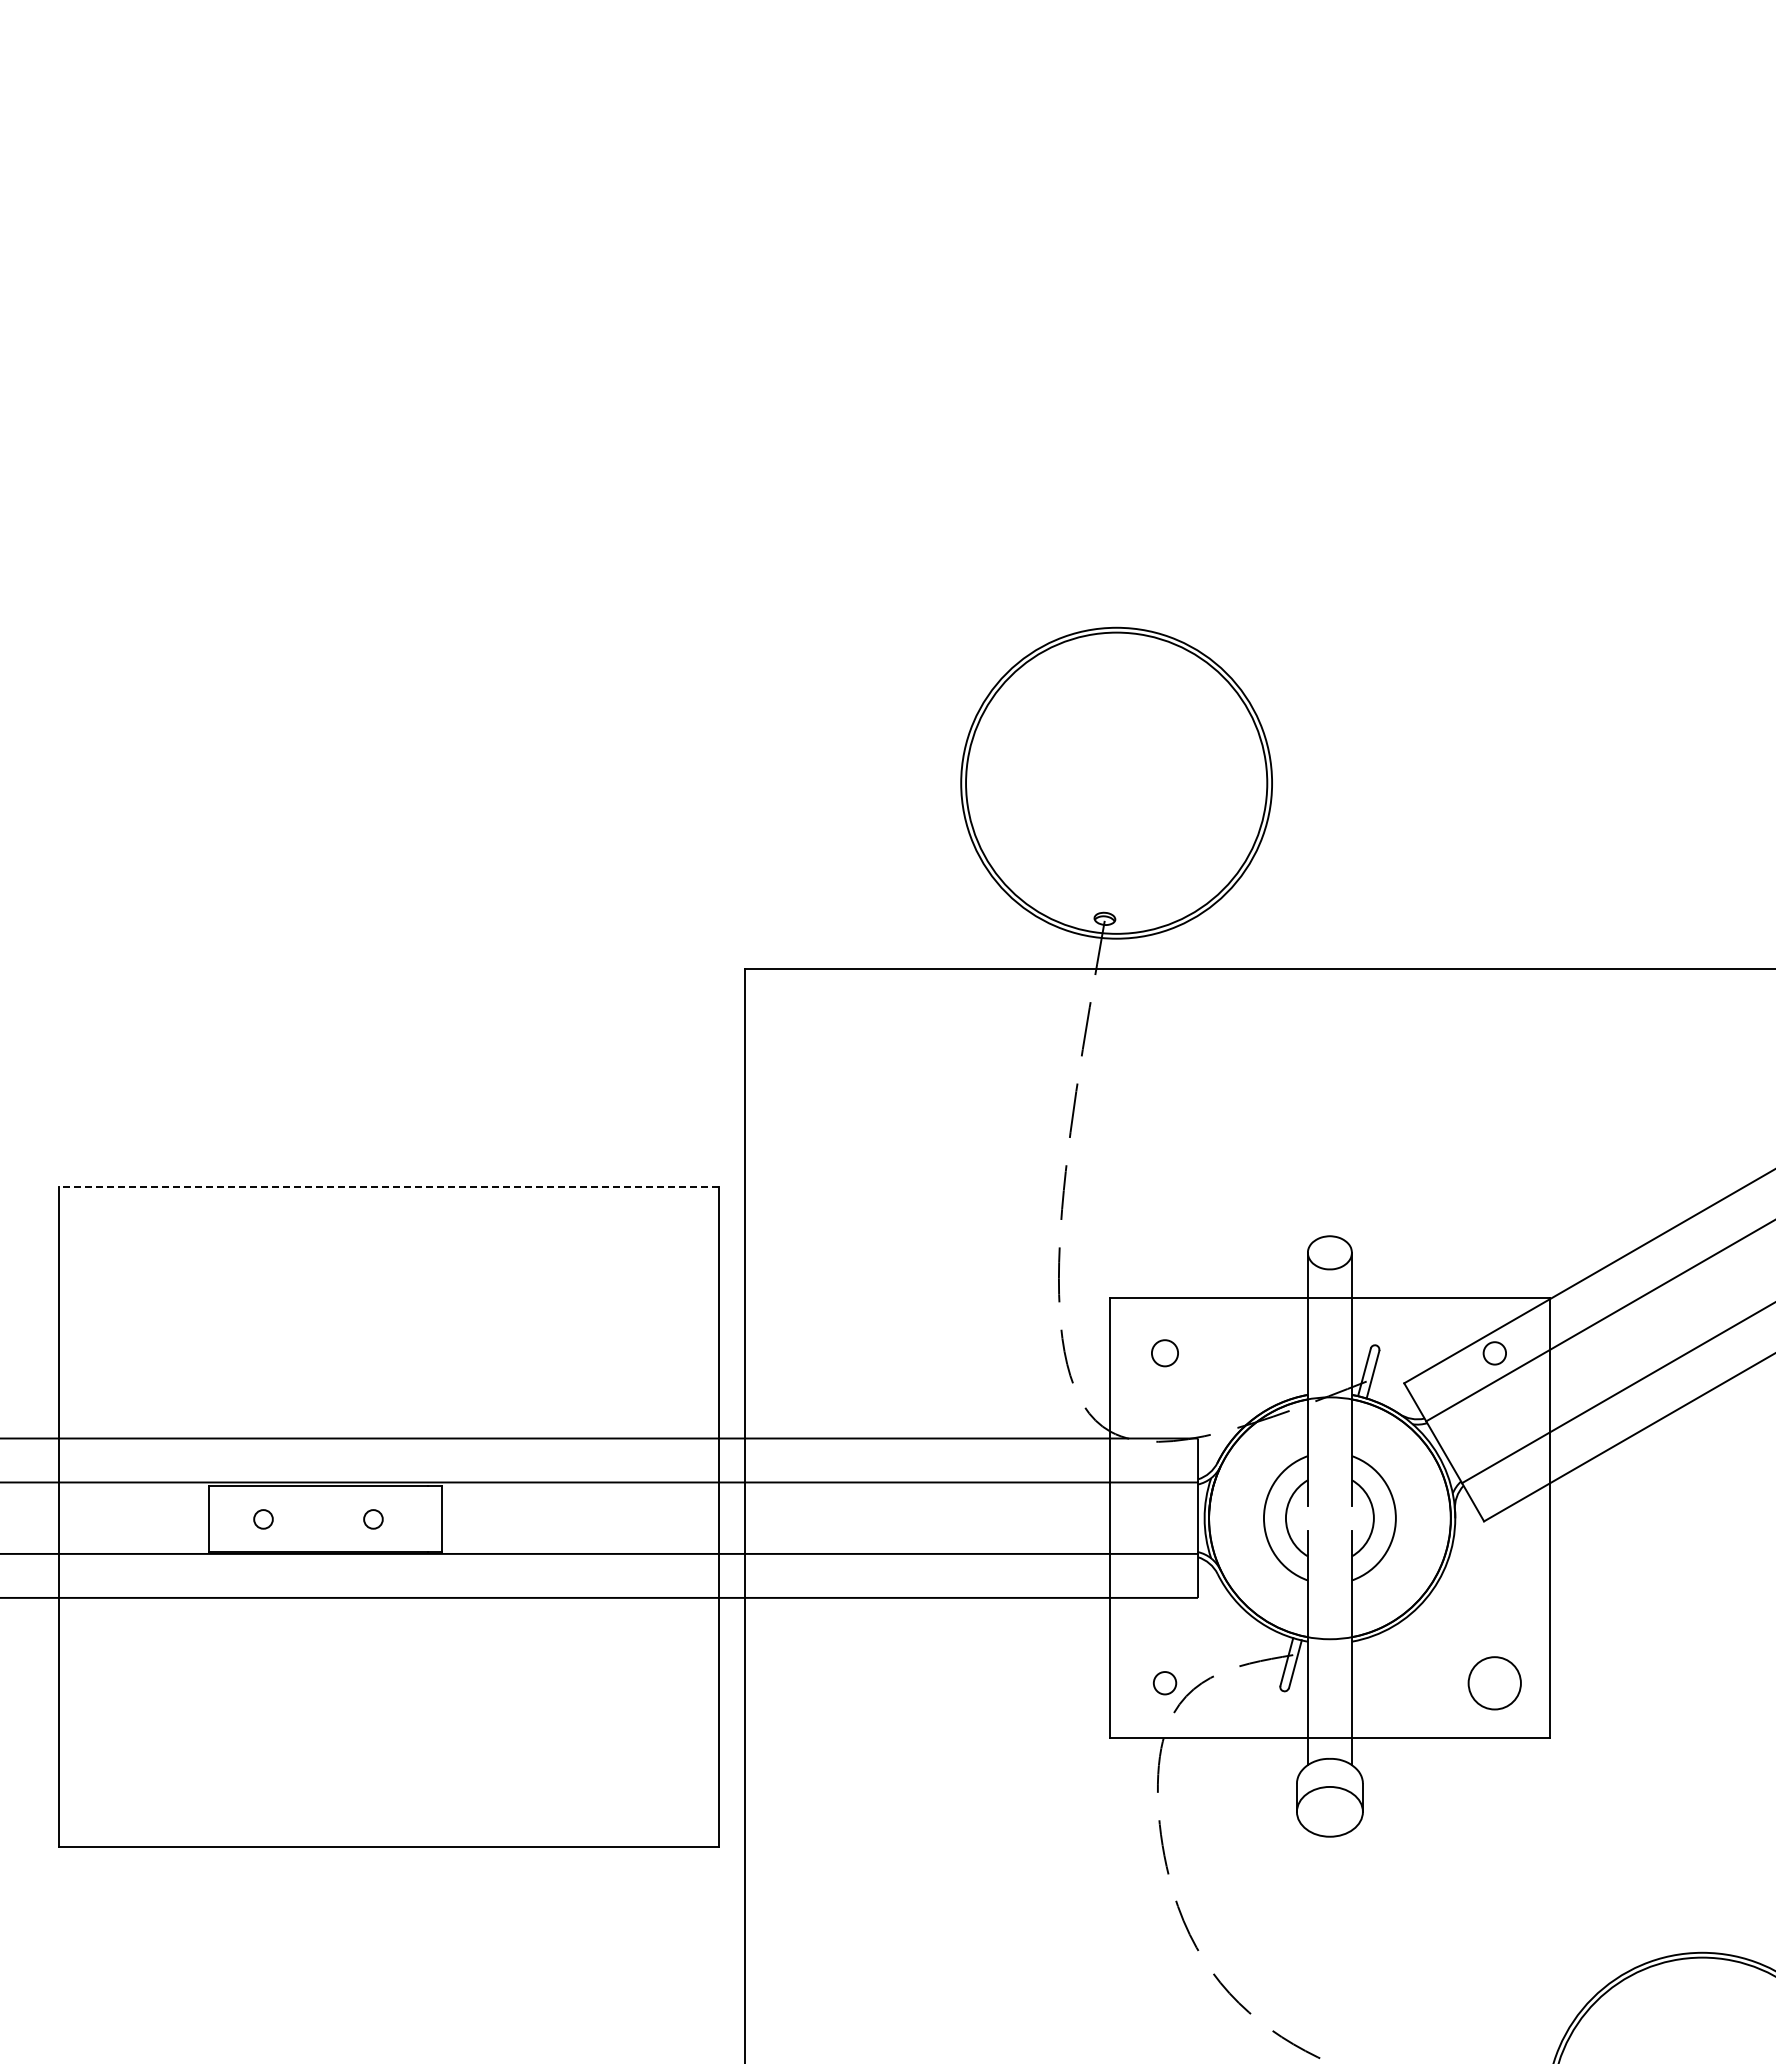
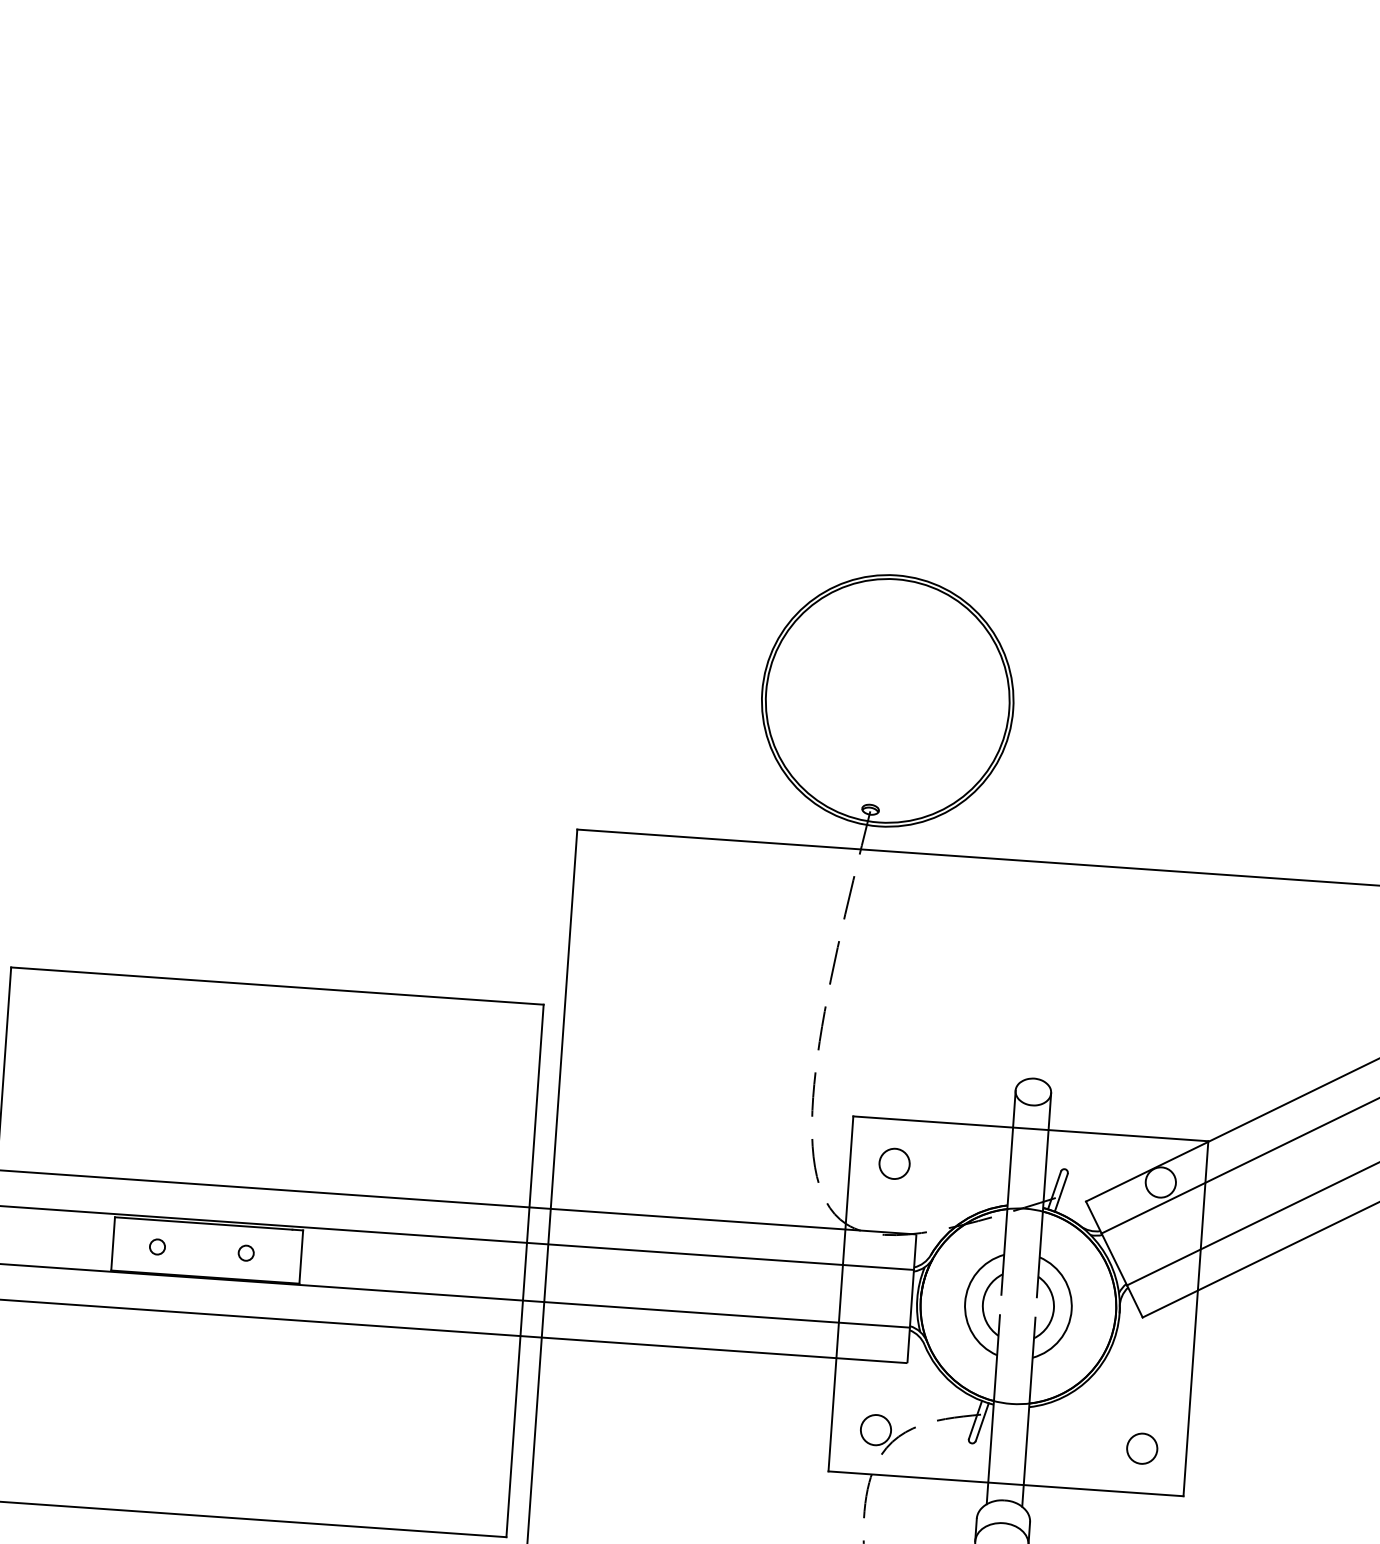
line: (388, 1187) -> (277, 986), dashed -> solid
circle: (1164, 1352) -> (894, 1163), size x1.43
circle: (1494, 1353) -> (1160, 1182), size x1.67
circle: (1164, 1682) -> (875, 1429), size x1.67
circle: (1494, 1682) -> (1141, 1448), size x0.71

